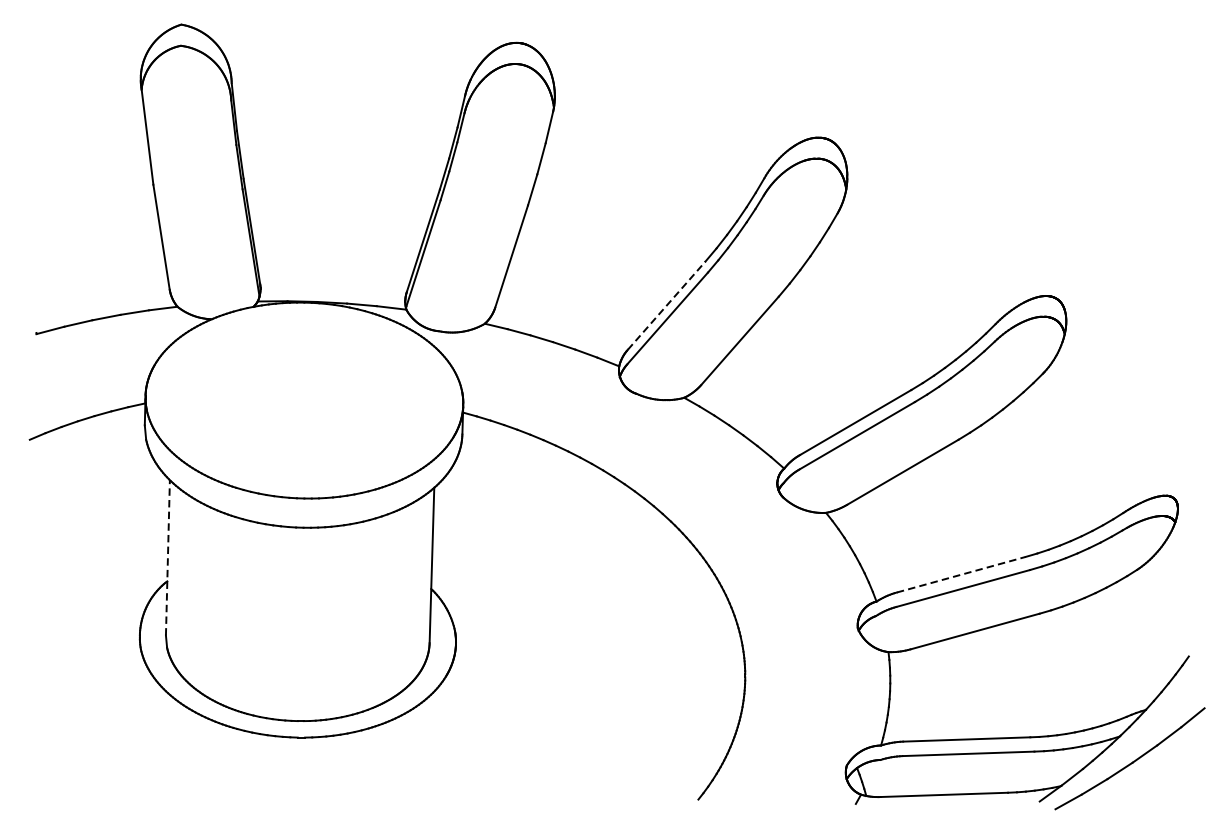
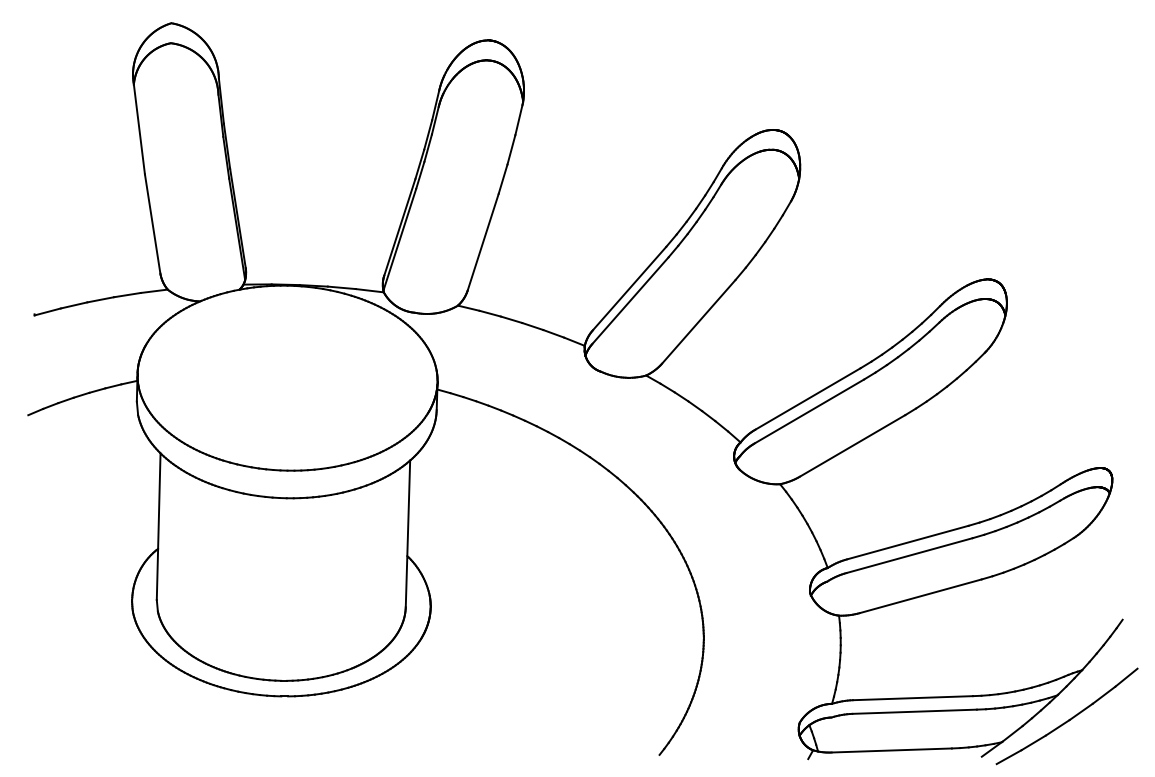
line: (666, 305) -> (629, 288), dashed -> solid
line: (167, 557) -> (158, 526), dashed -> solid
line: (962, 574) -> (908, 542), dashed -> solid

